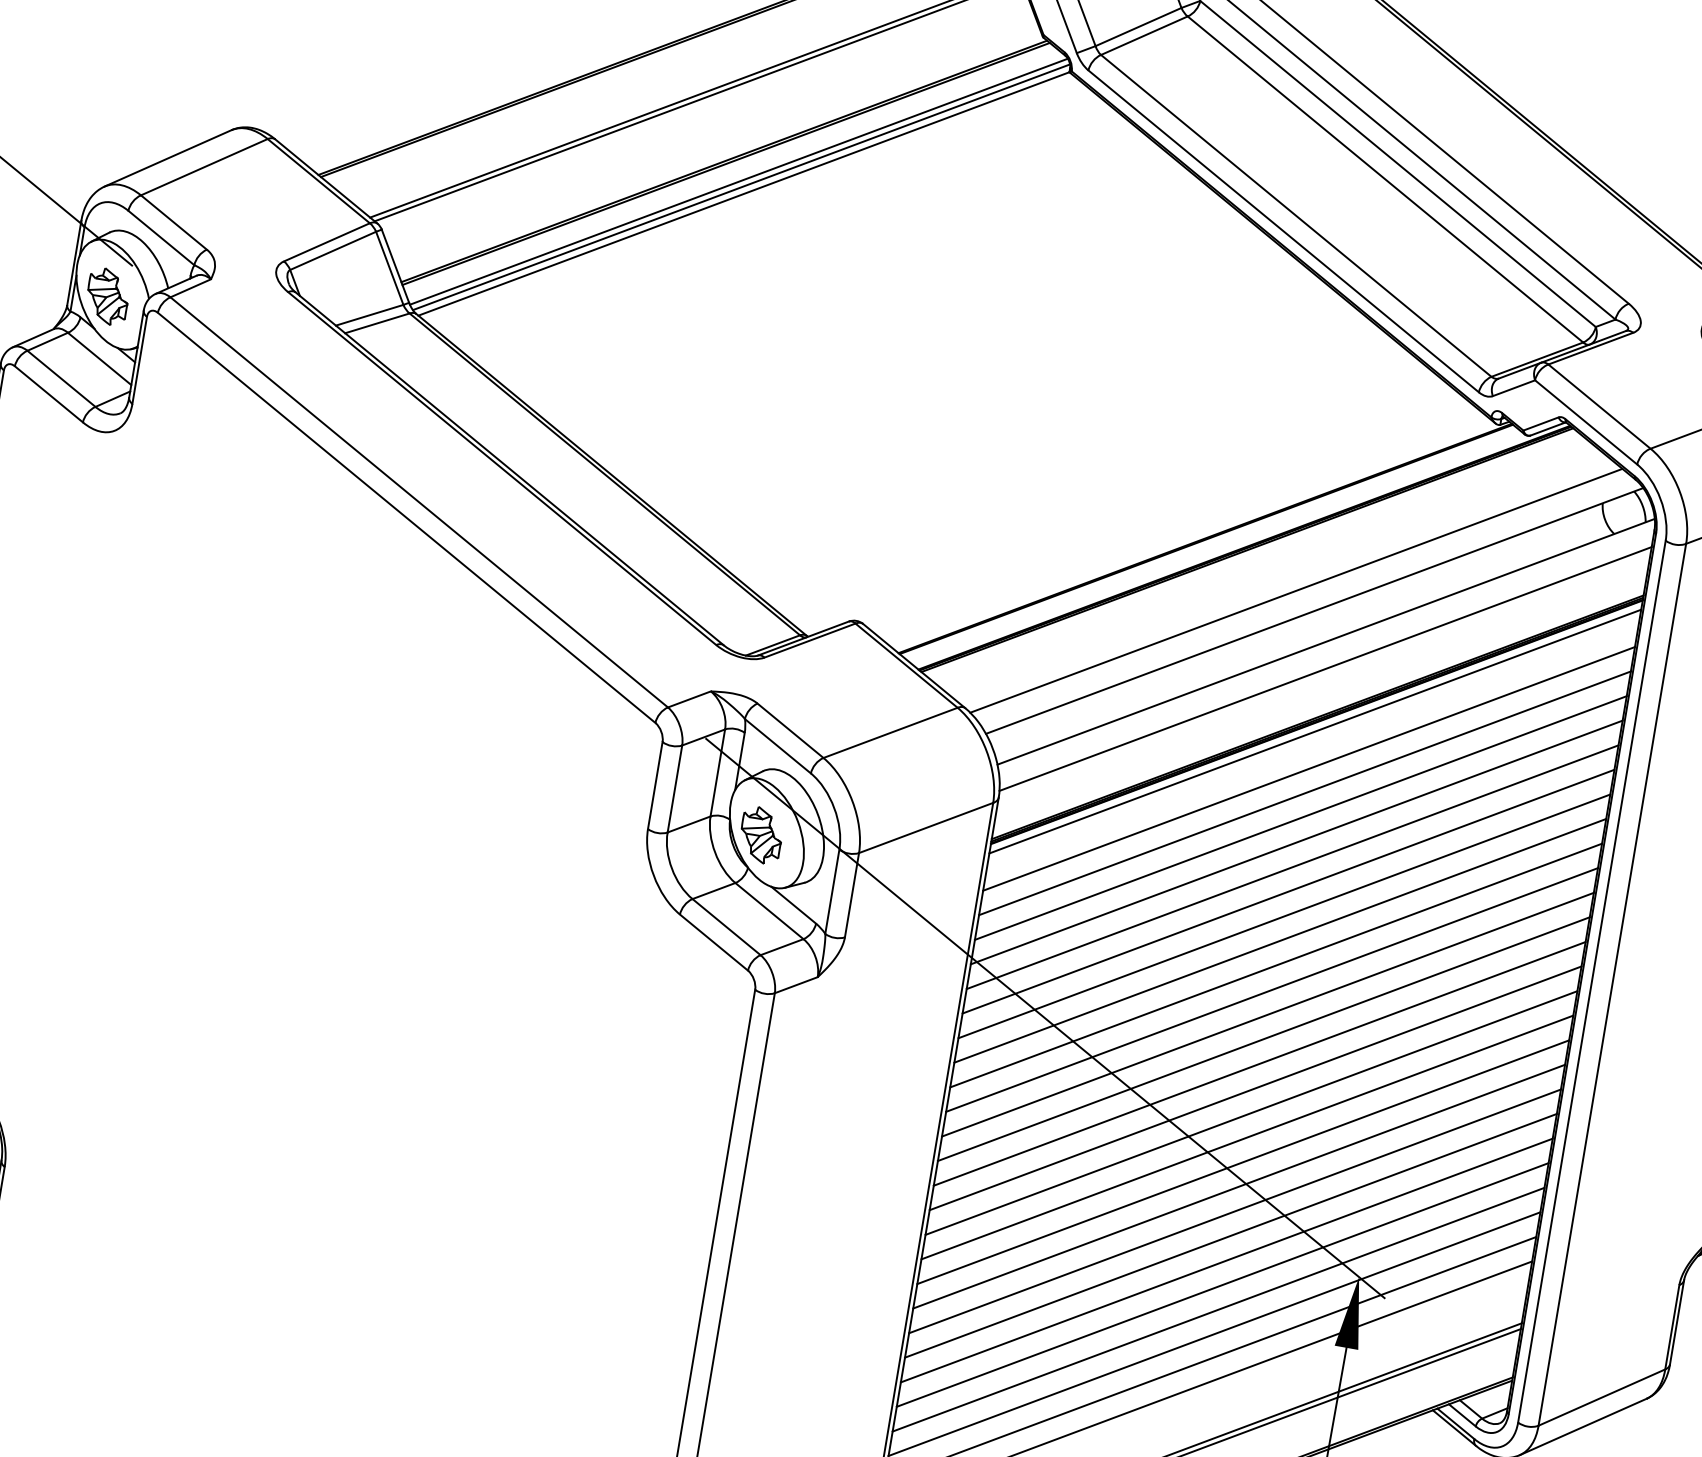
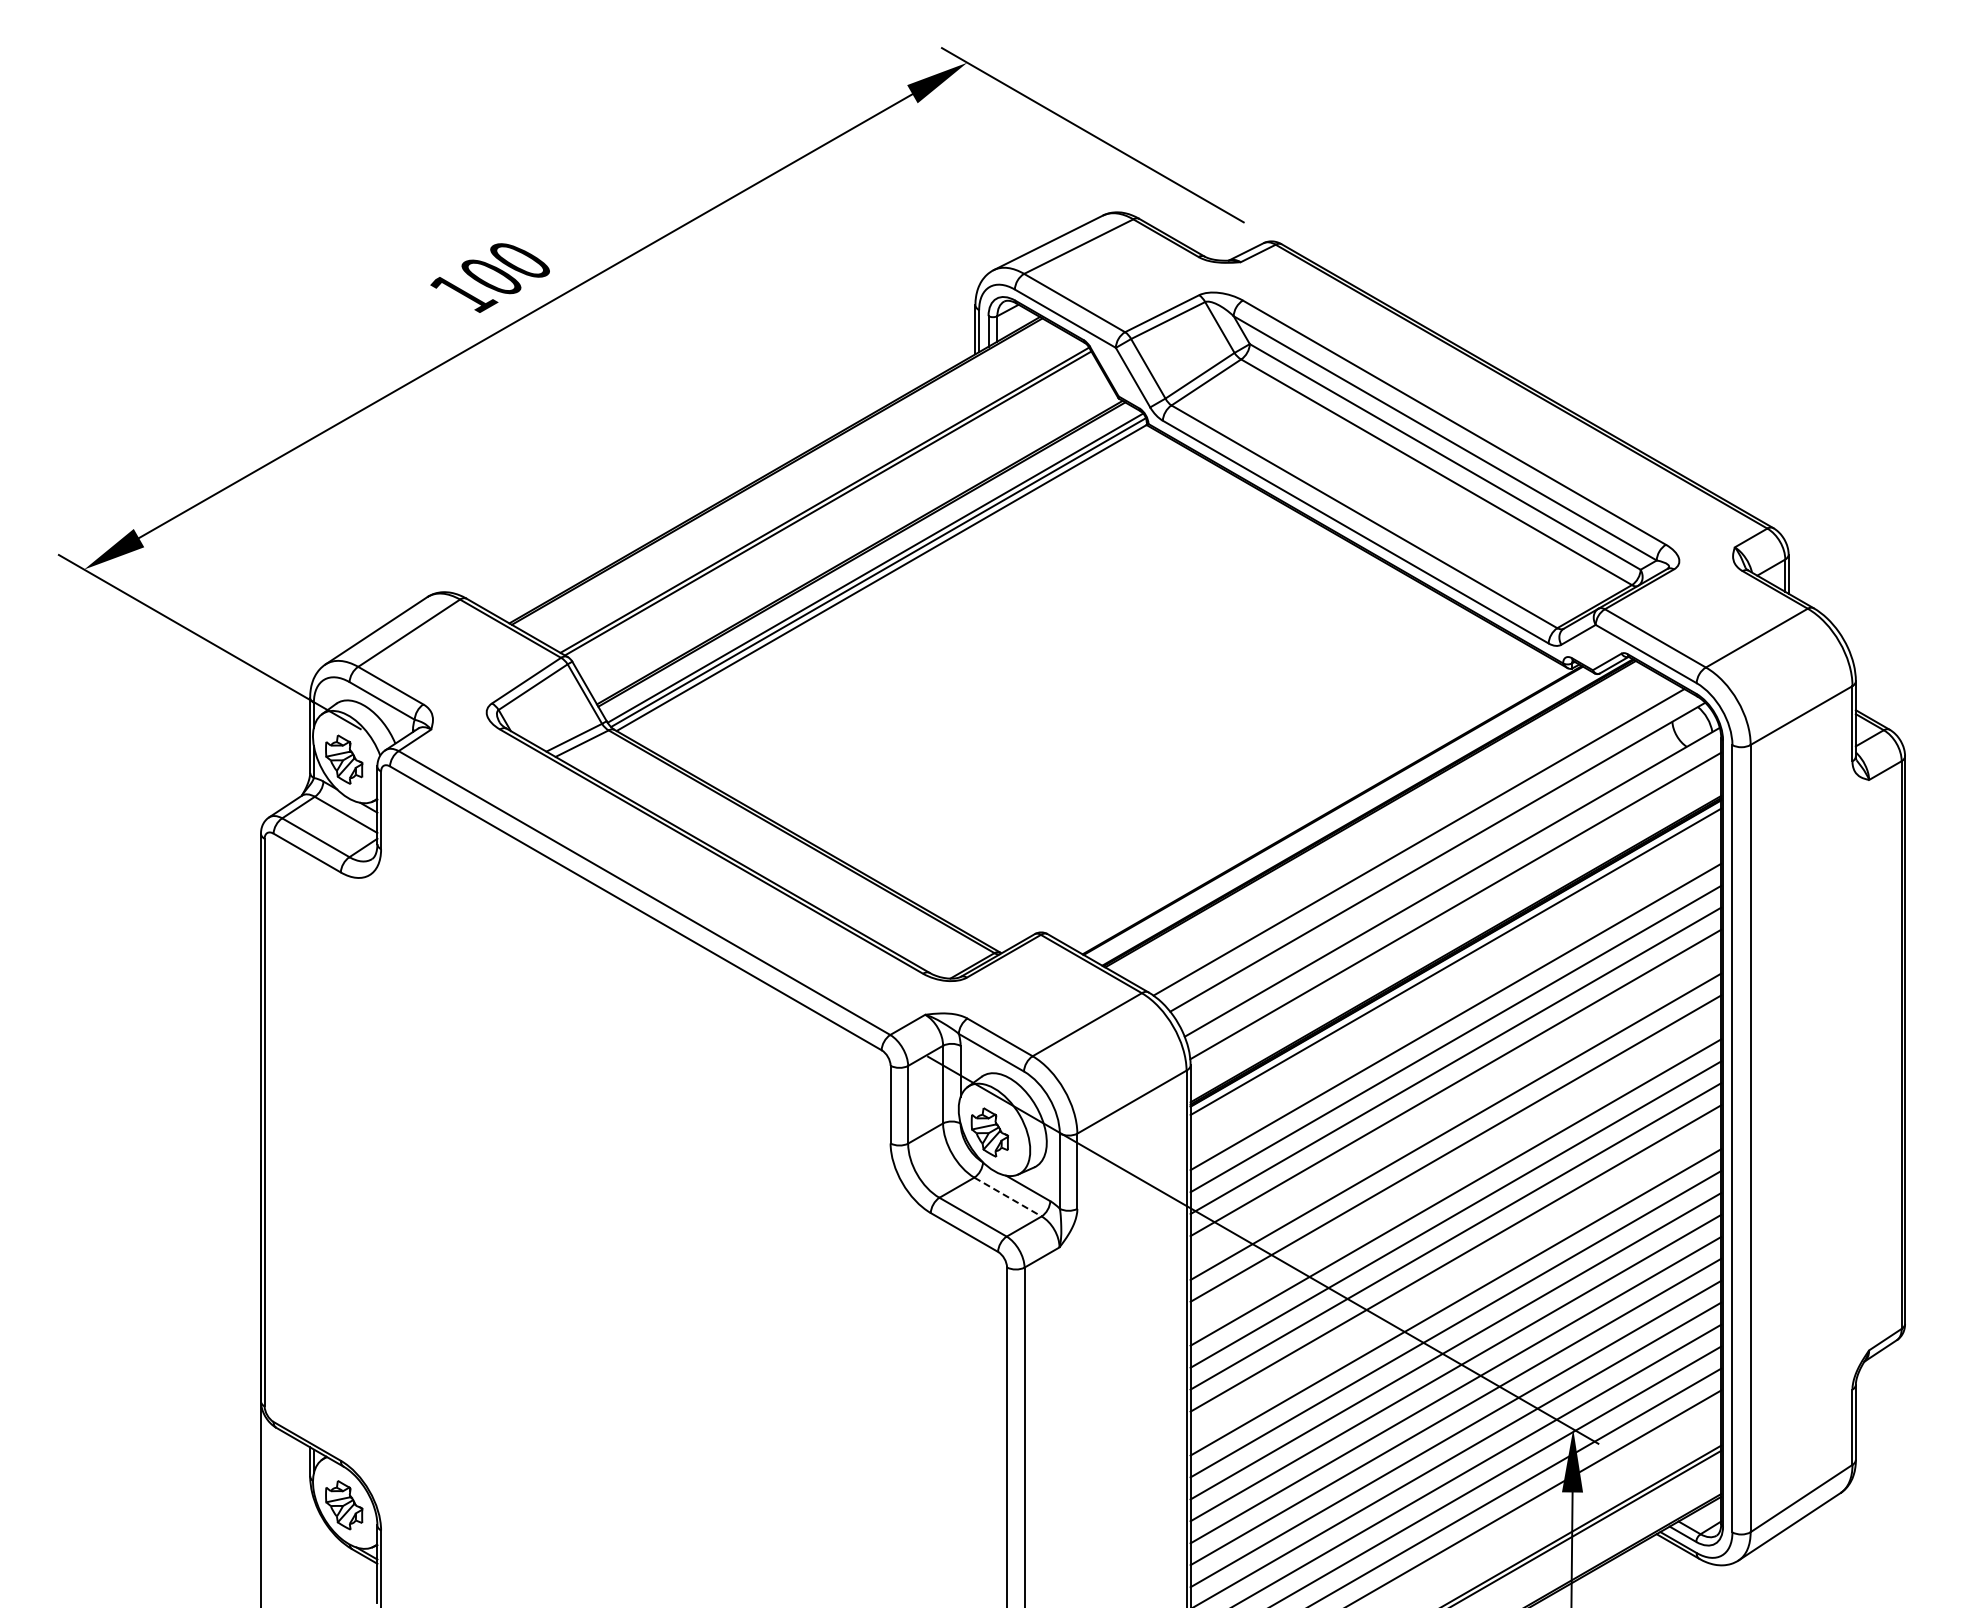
line: (1308, 768) -> (1455, 994), removed
line: (1288, 891) -> (1455, 1104), removed
line: (768, 911) -> (1007, 1197), solid -> dashed
line: (1275, 965) -> (1455, 1170), removed
line: (1255, 1088) -> (1455, 1280), removed

